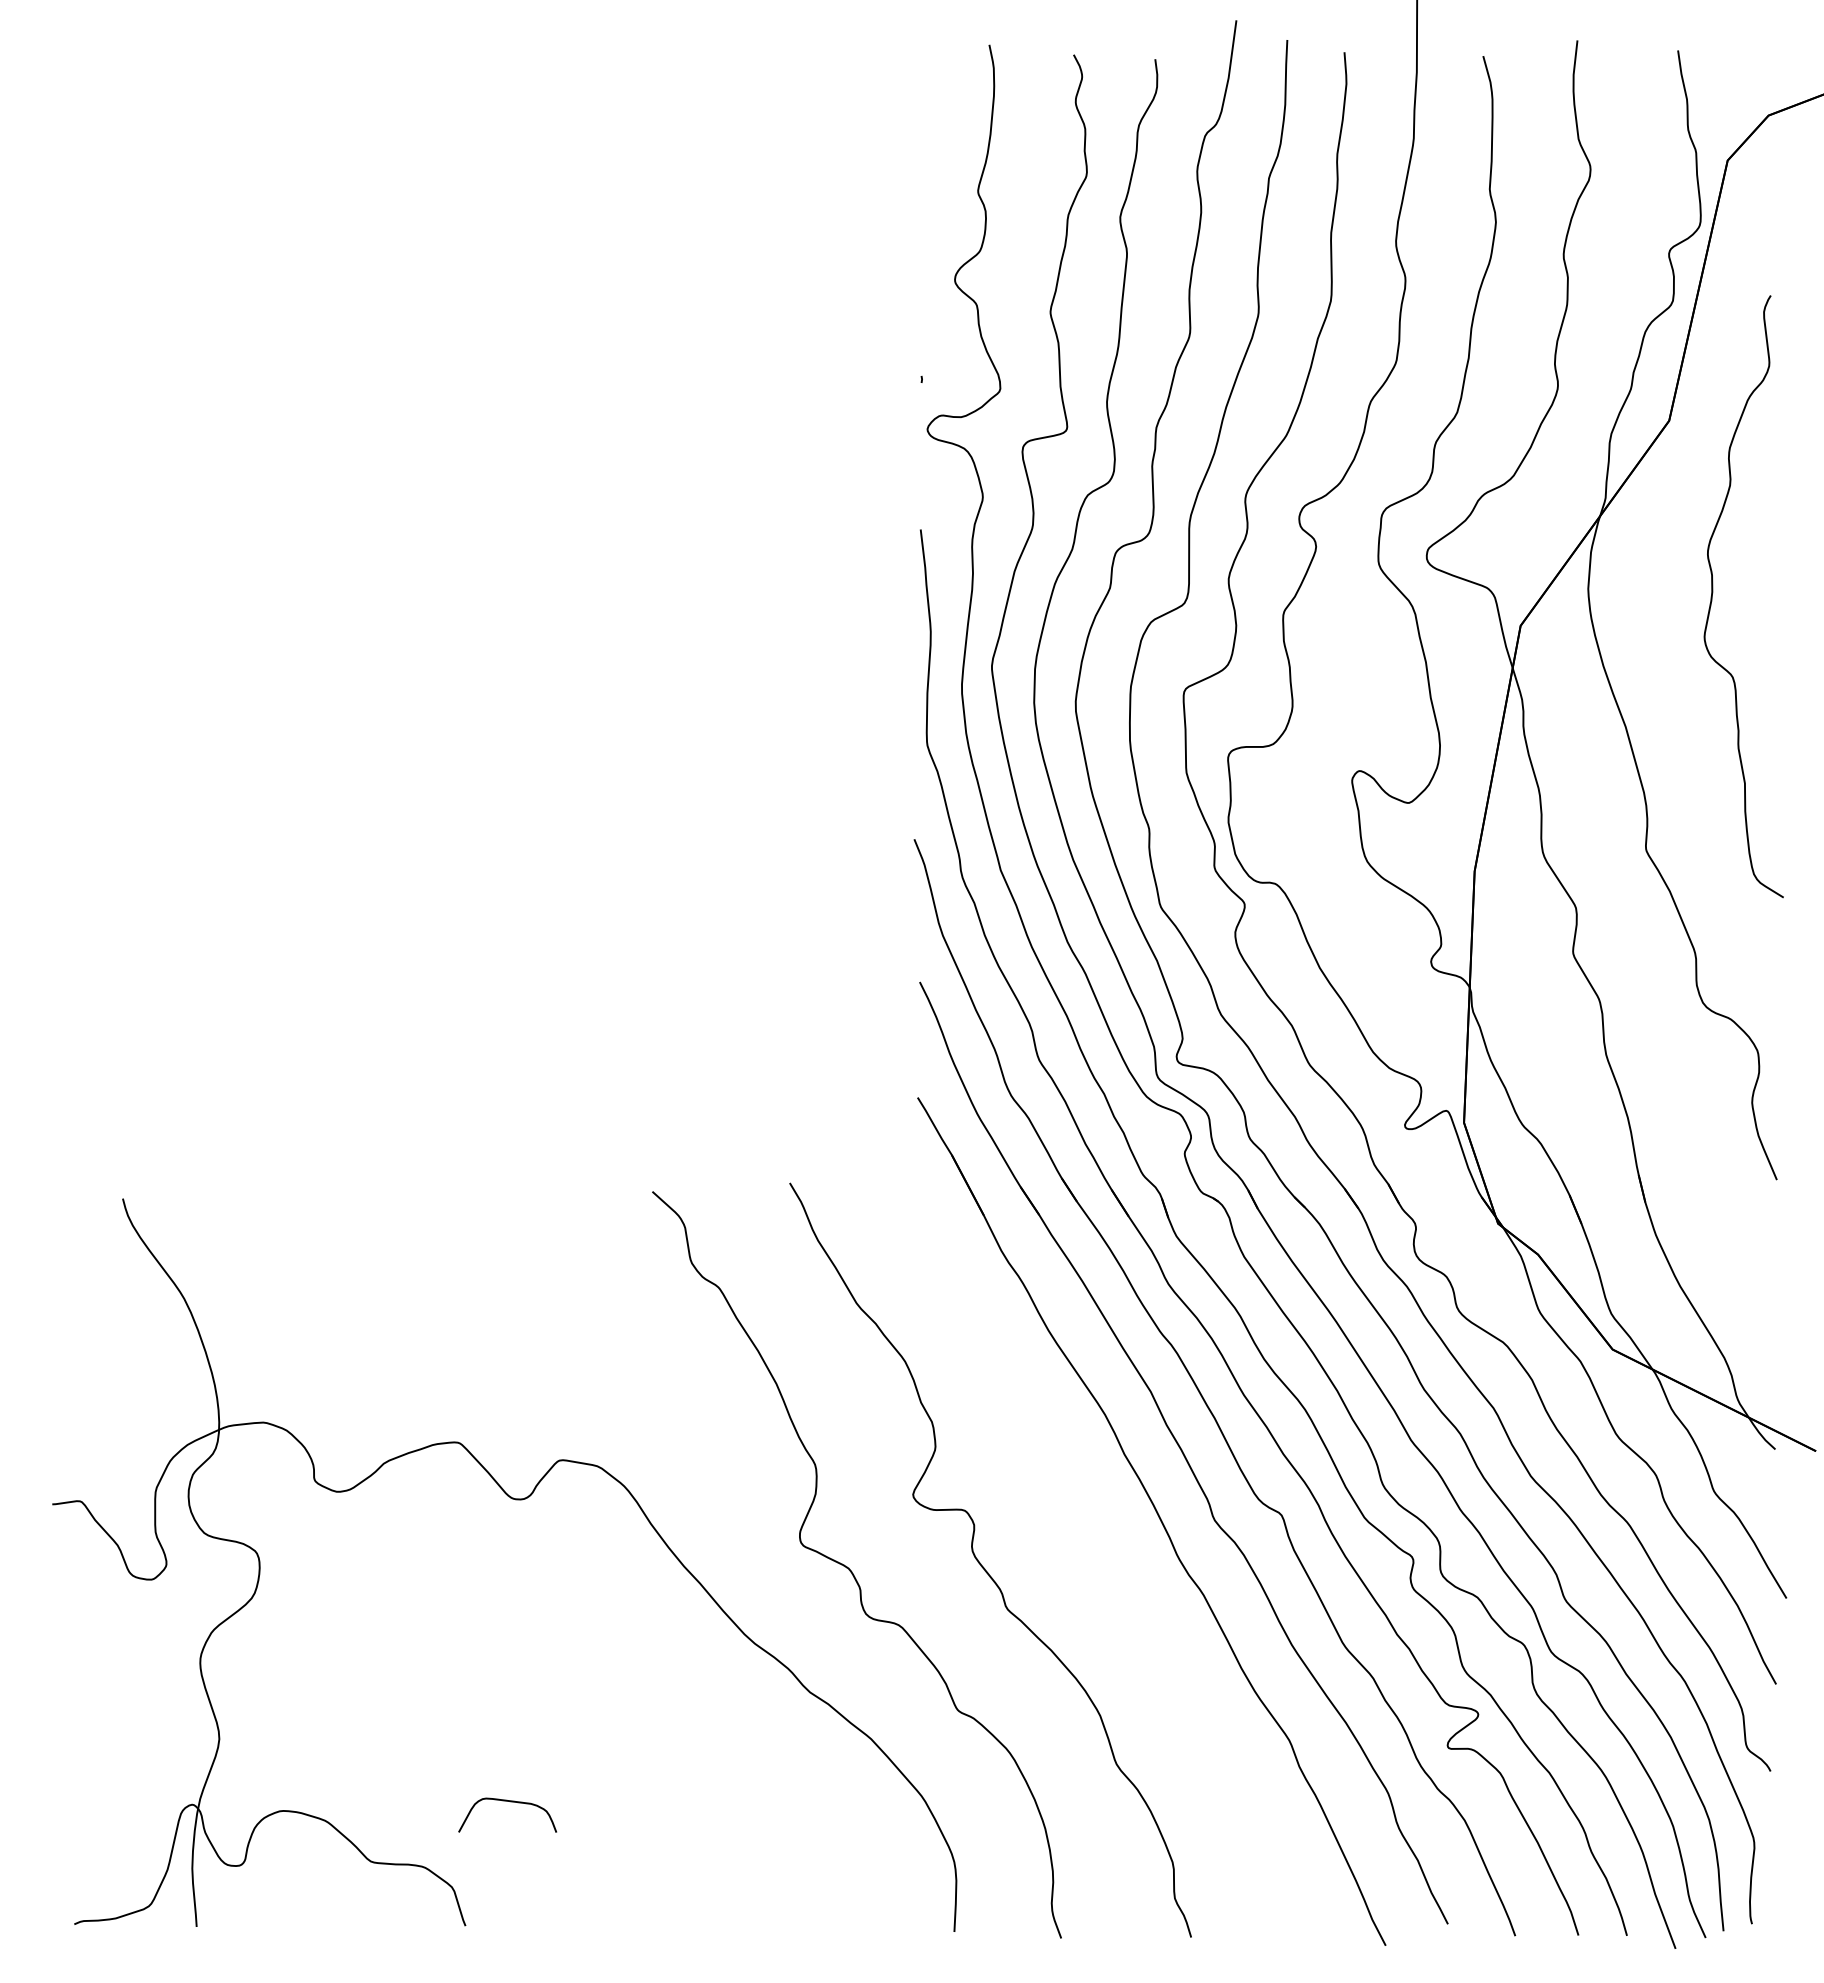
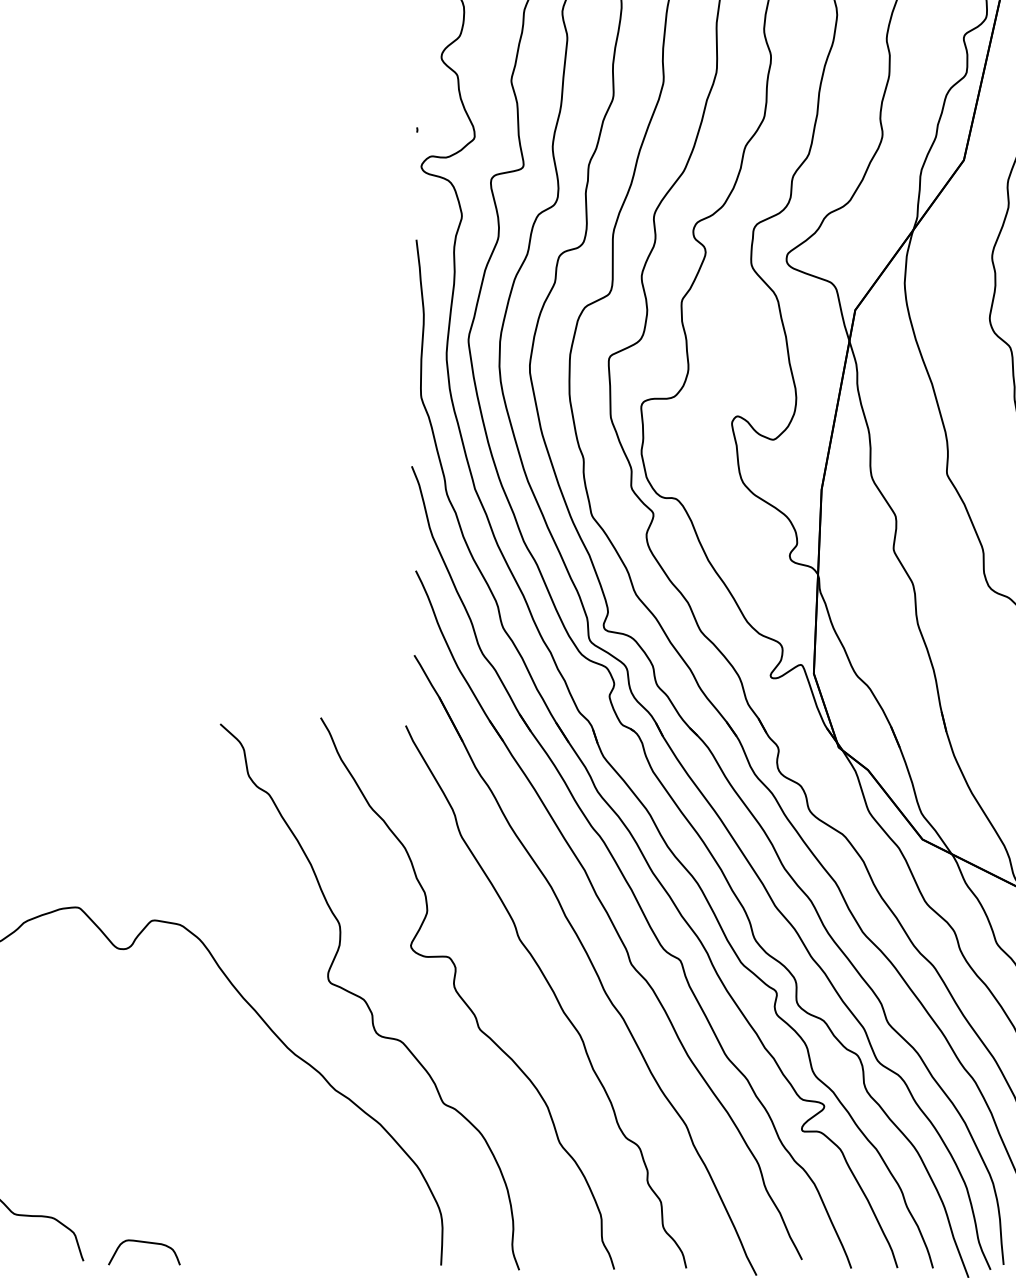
curve: (1107, 1559) -> (553, 993), added
curve: (510, 1802) -> (146, 1243), moved

